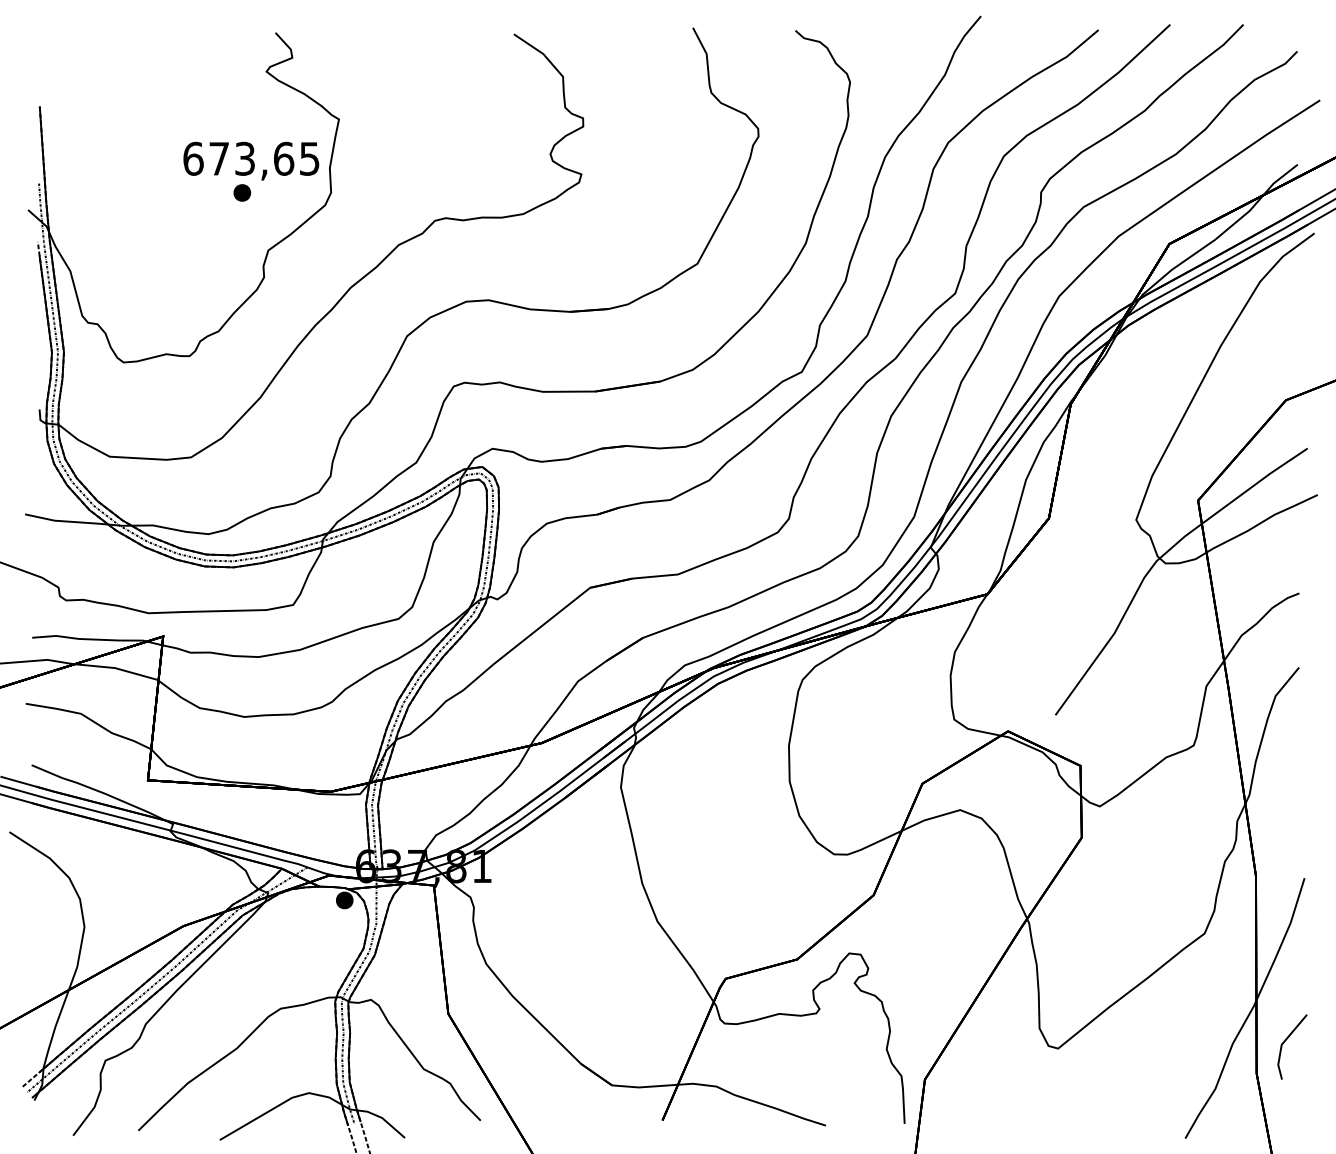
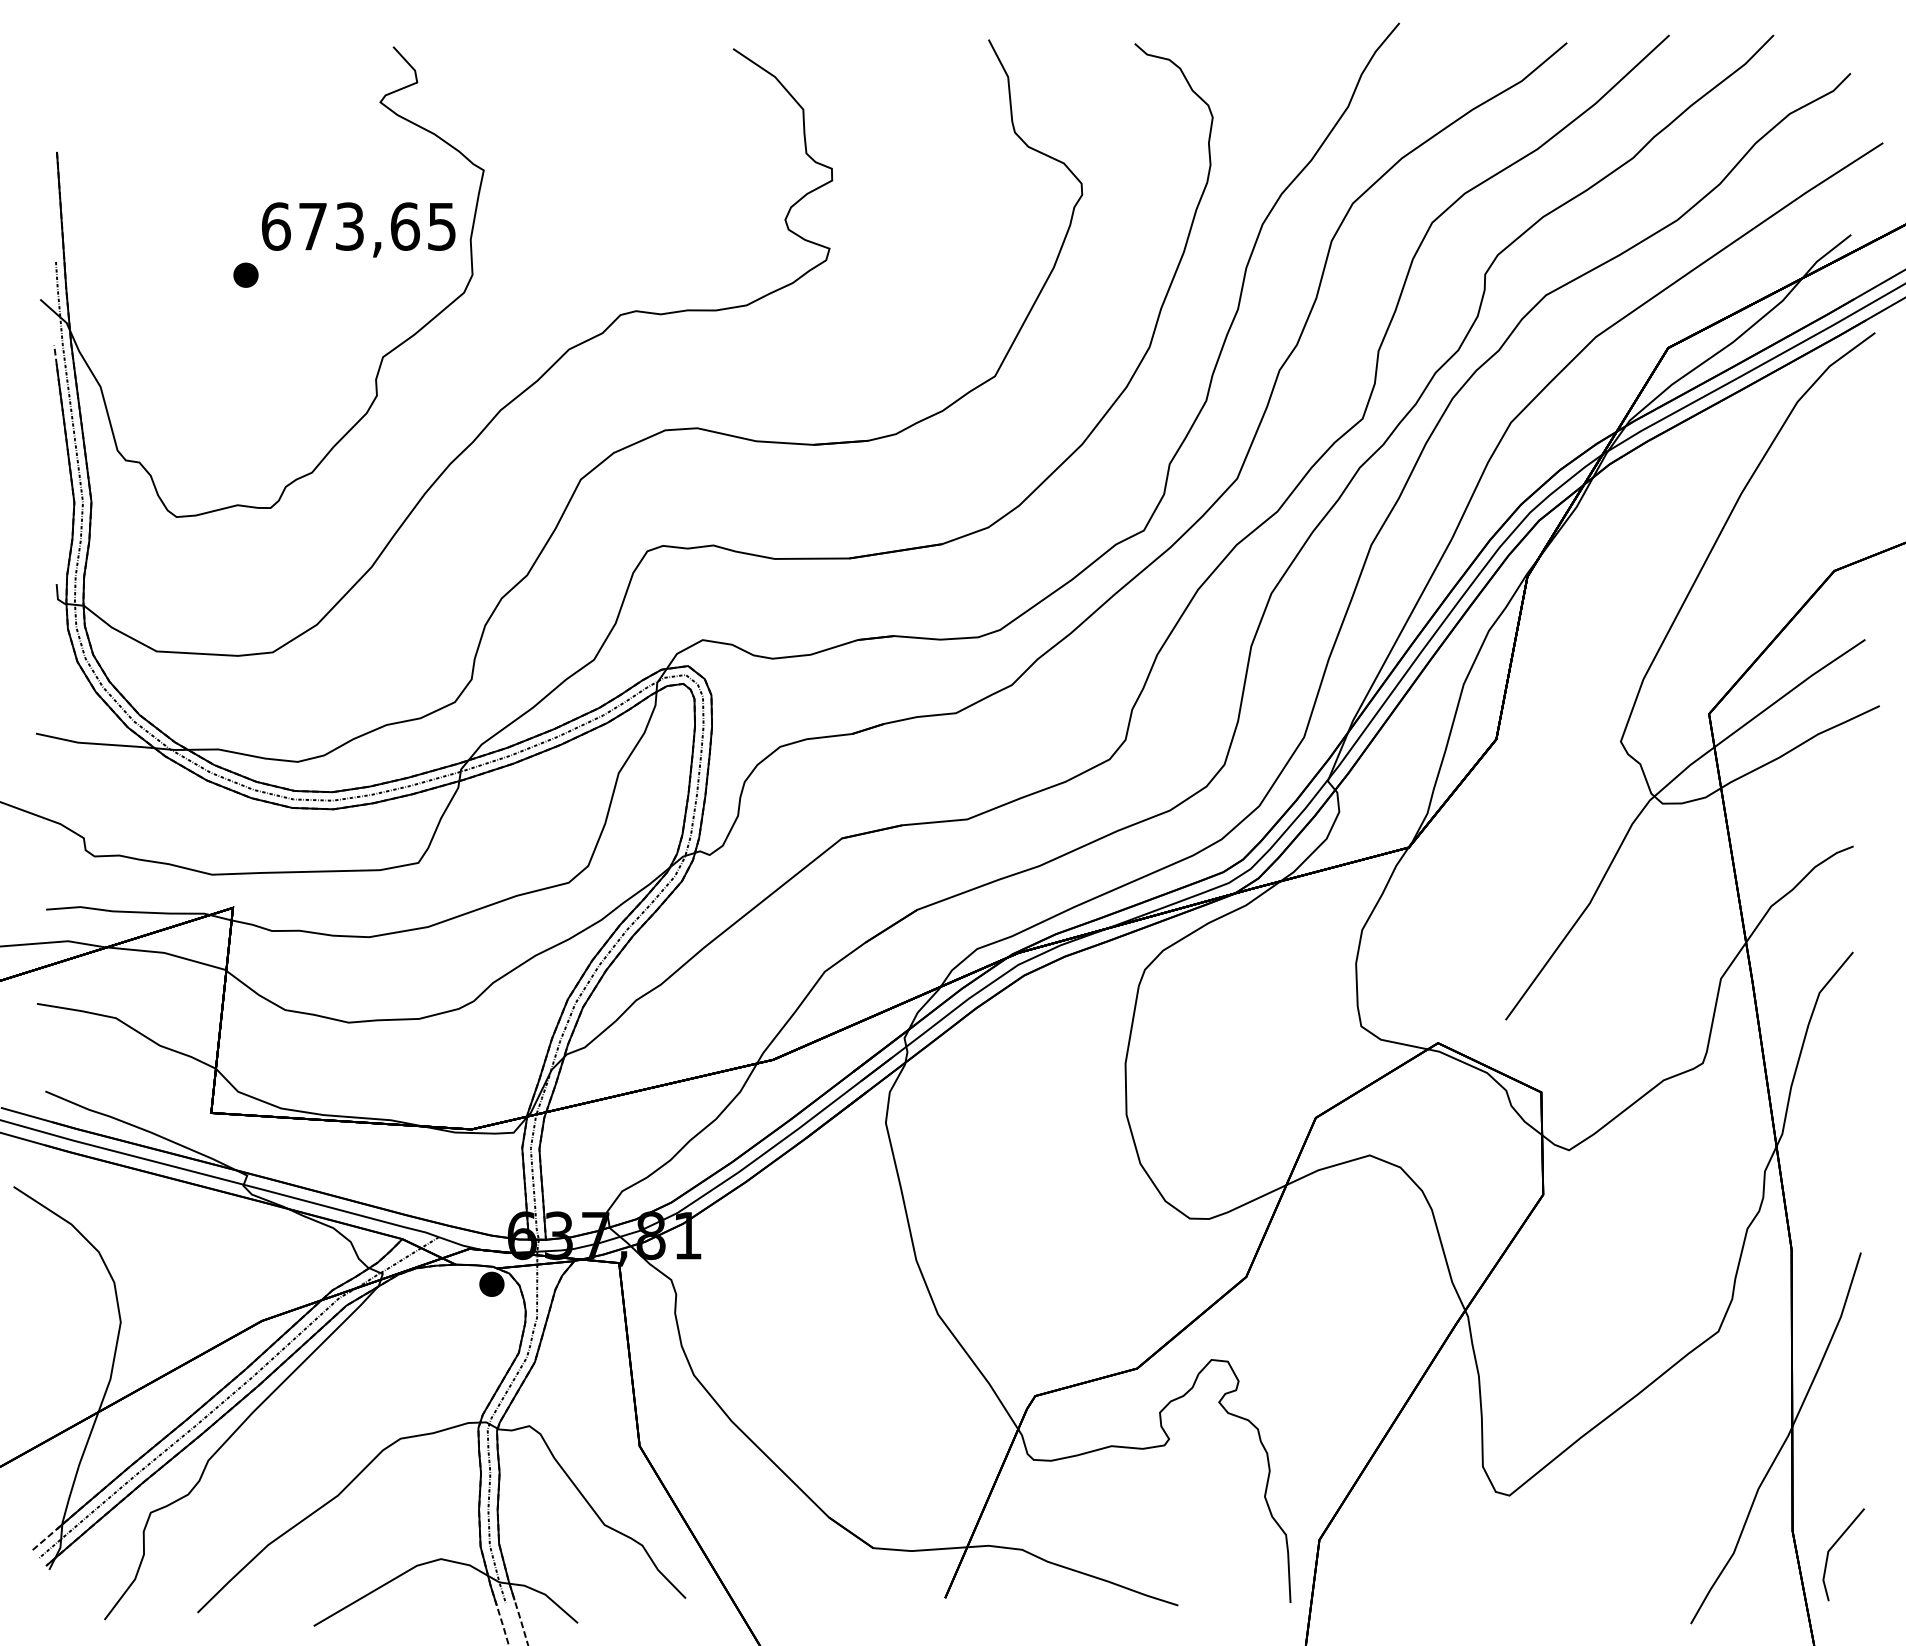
part: (241, 192) -> (244, 274), moved
line: (1286, 1040) -> (1835, 1545), moved

